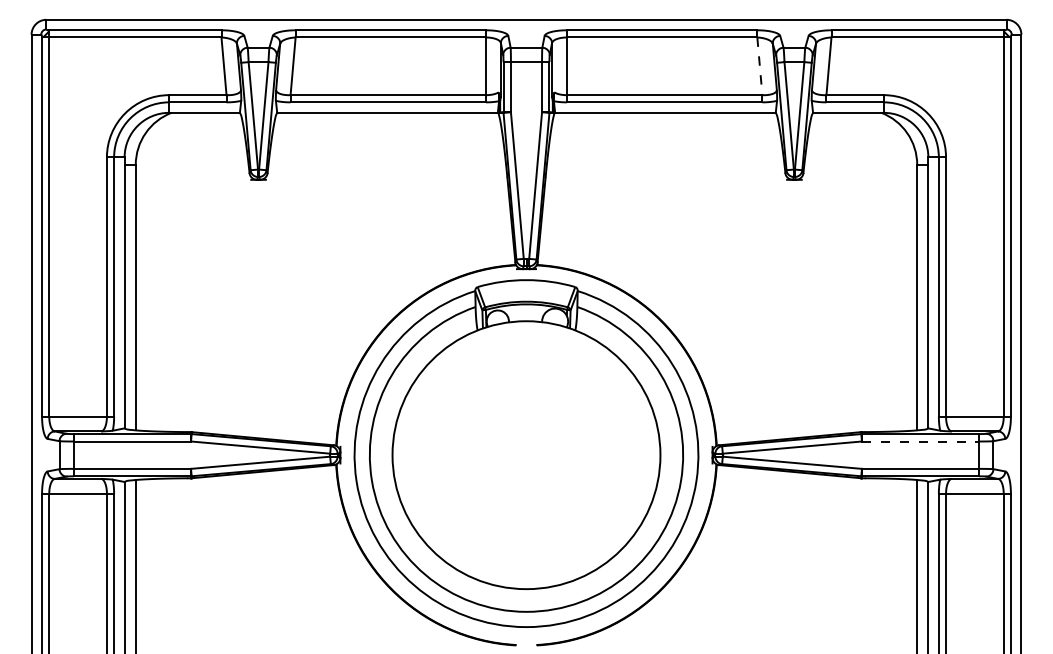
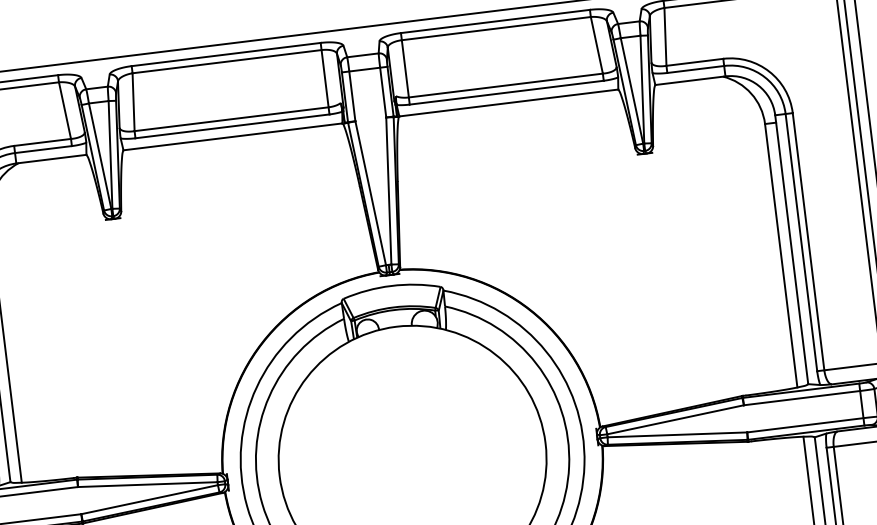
line: (759, 66) -> (596, 45), dashed -> solid
line: (920, 441) -> (802, 398), dashed -> solid

